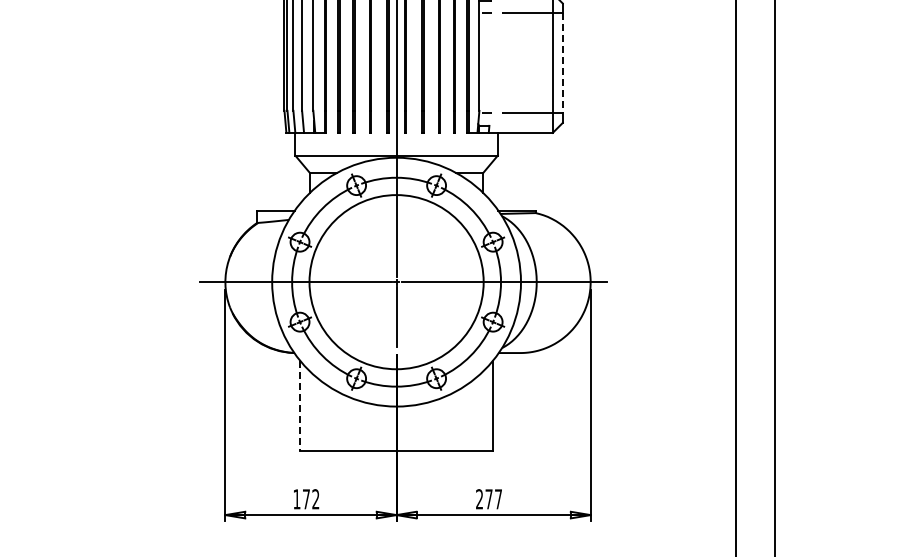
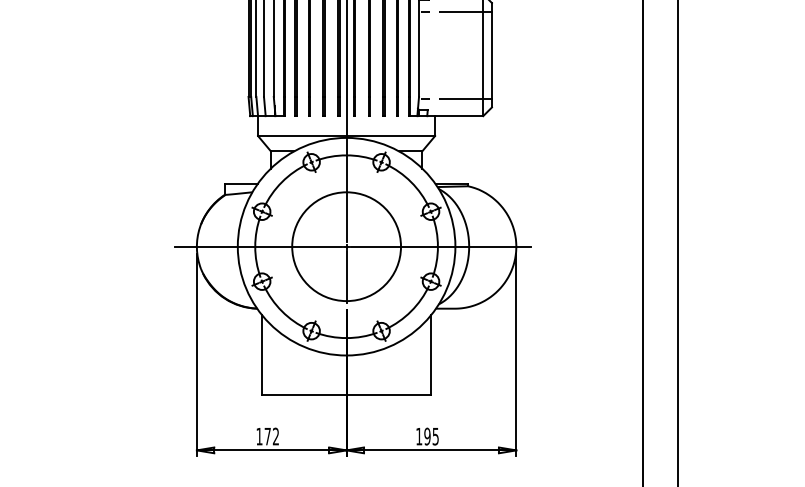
line: (562, 63) -> (491, 55), dashed -> solid
circle: (396, 281) -> (346, 246), size x0.71
line: (300, 406) -> (262, 355), dashed -> solid
text: (488, 499) -> (426, 436), 277 -> 195

